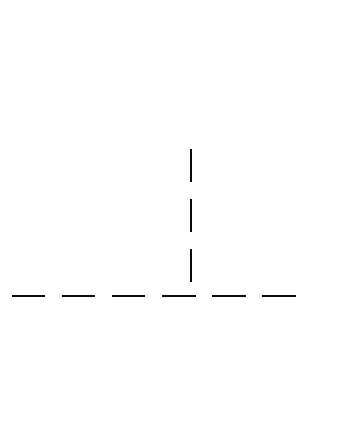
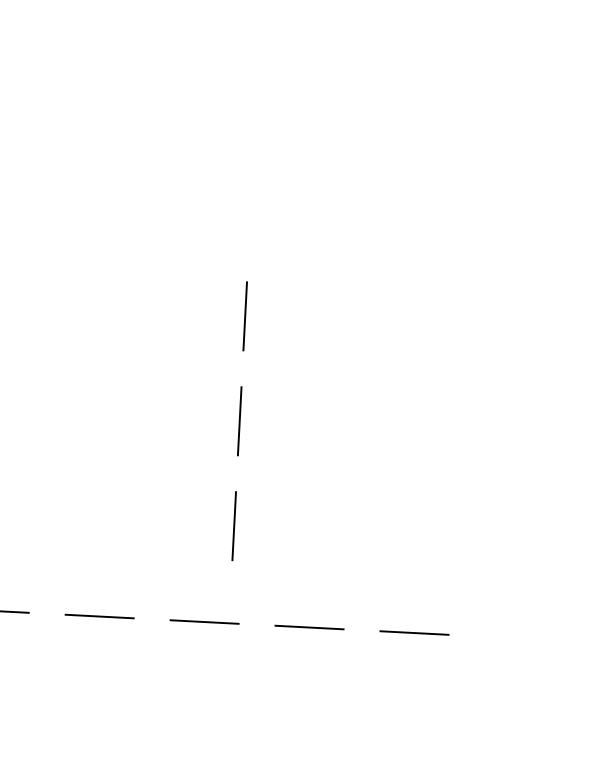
line: (190, 215) -> (239, 421), moved

